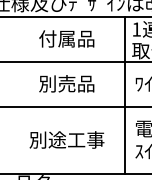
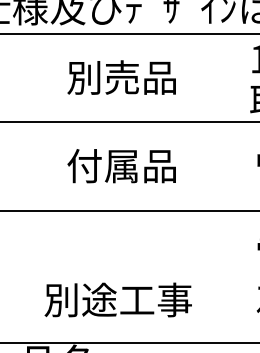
text: (57, 38) -> (103, 76), 付属品 -> 別売品
text: (57, 83) -> (103, 165), 別売品 -> 付属品
line: (125, 94) -> (237, 186), removed
text: (66, 139) -> (117, 299), moved

